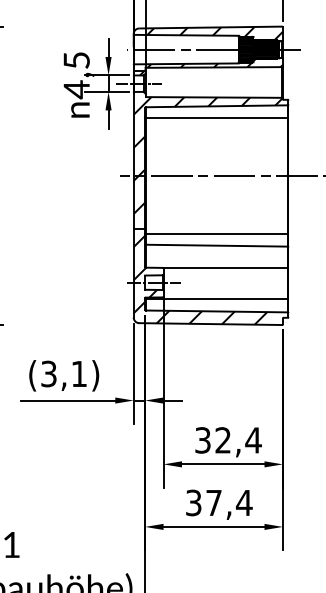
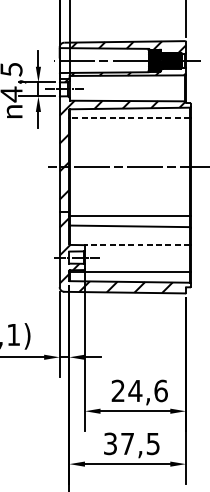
line: (216, 117) -> (129, 117), solid -> dashed
line: (224, 267) -> (136, 244), solid -> dashed
text: (228, 440) -> (139, 391), 32,4 -> 24,6
text: (244, 503) -> (153, 444), 37,4 -> 37,5

